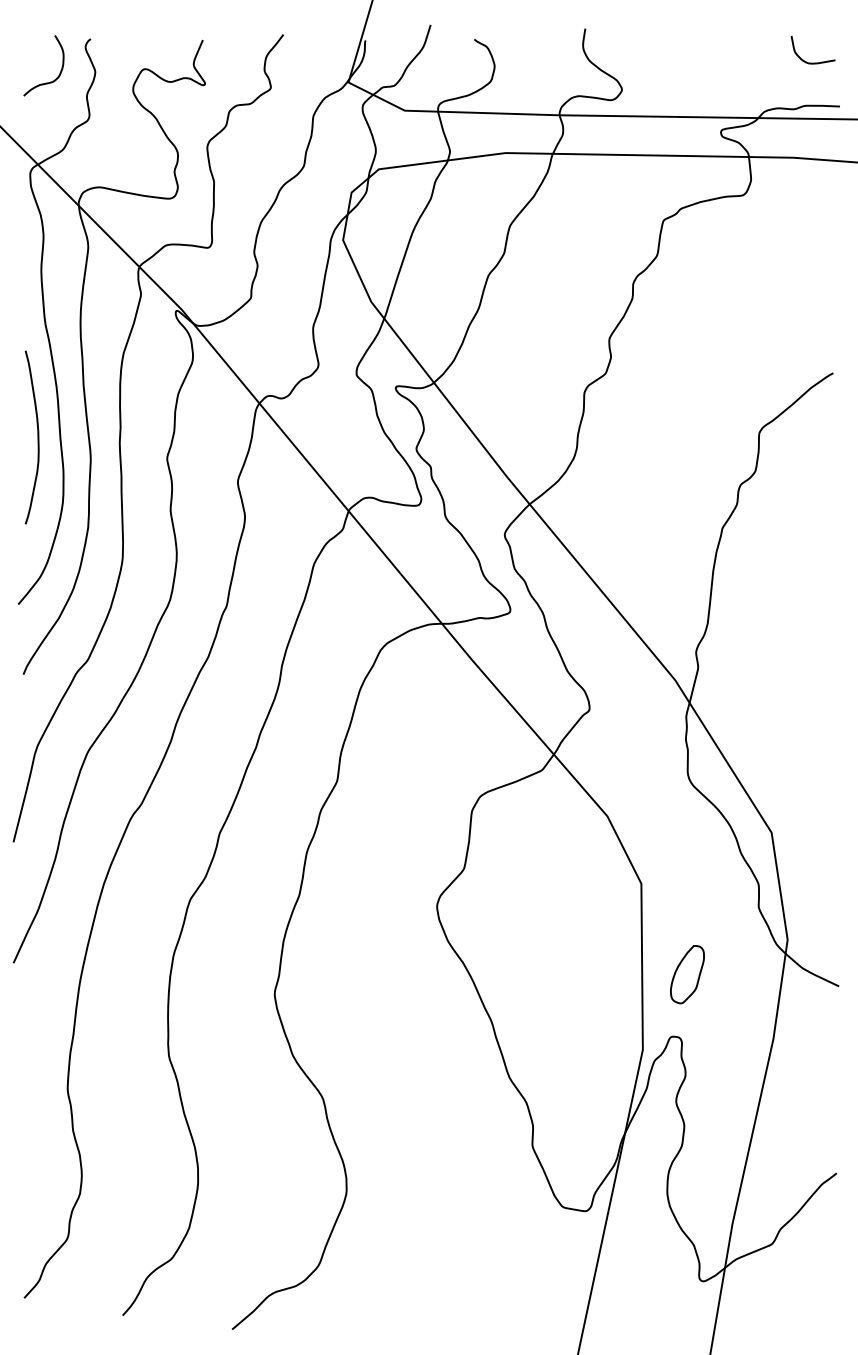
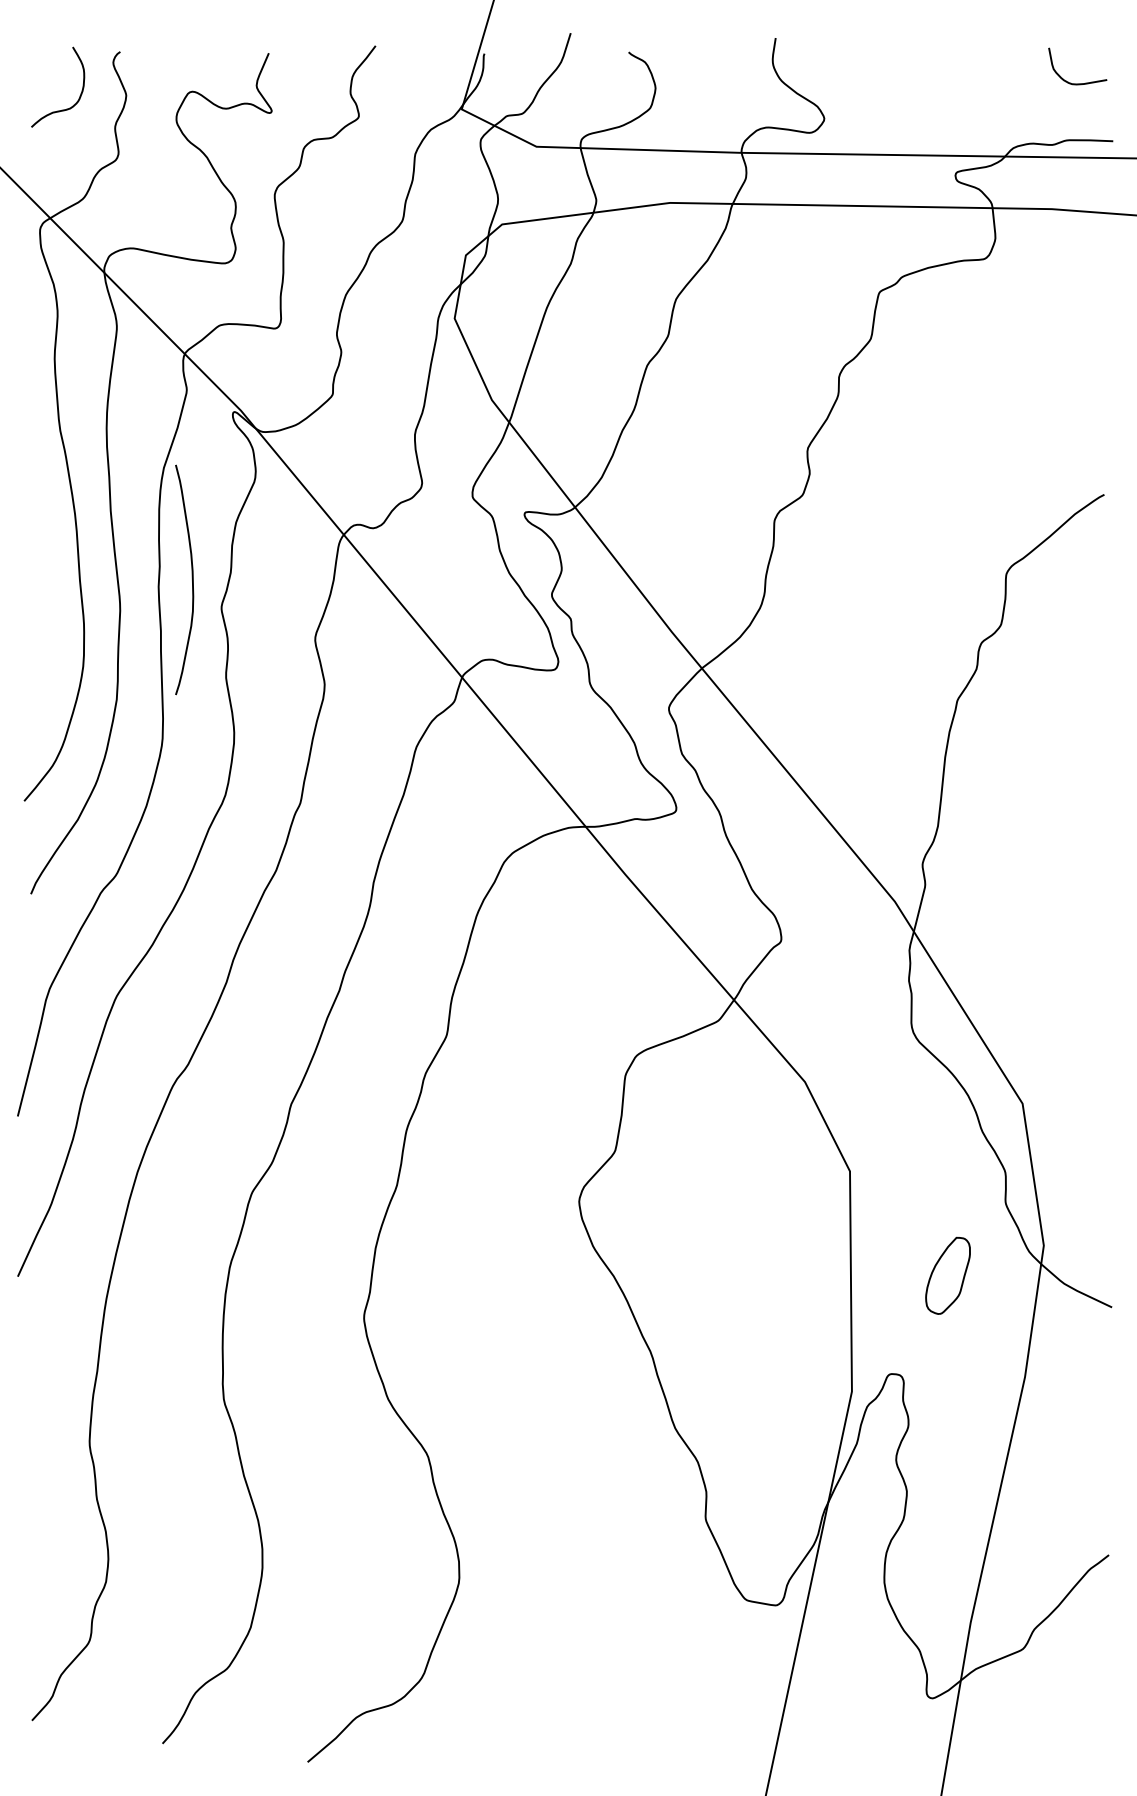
curve: (37, 436) -> (191, 578), moved
part: (687, 974) -> (947, 1275), moved

